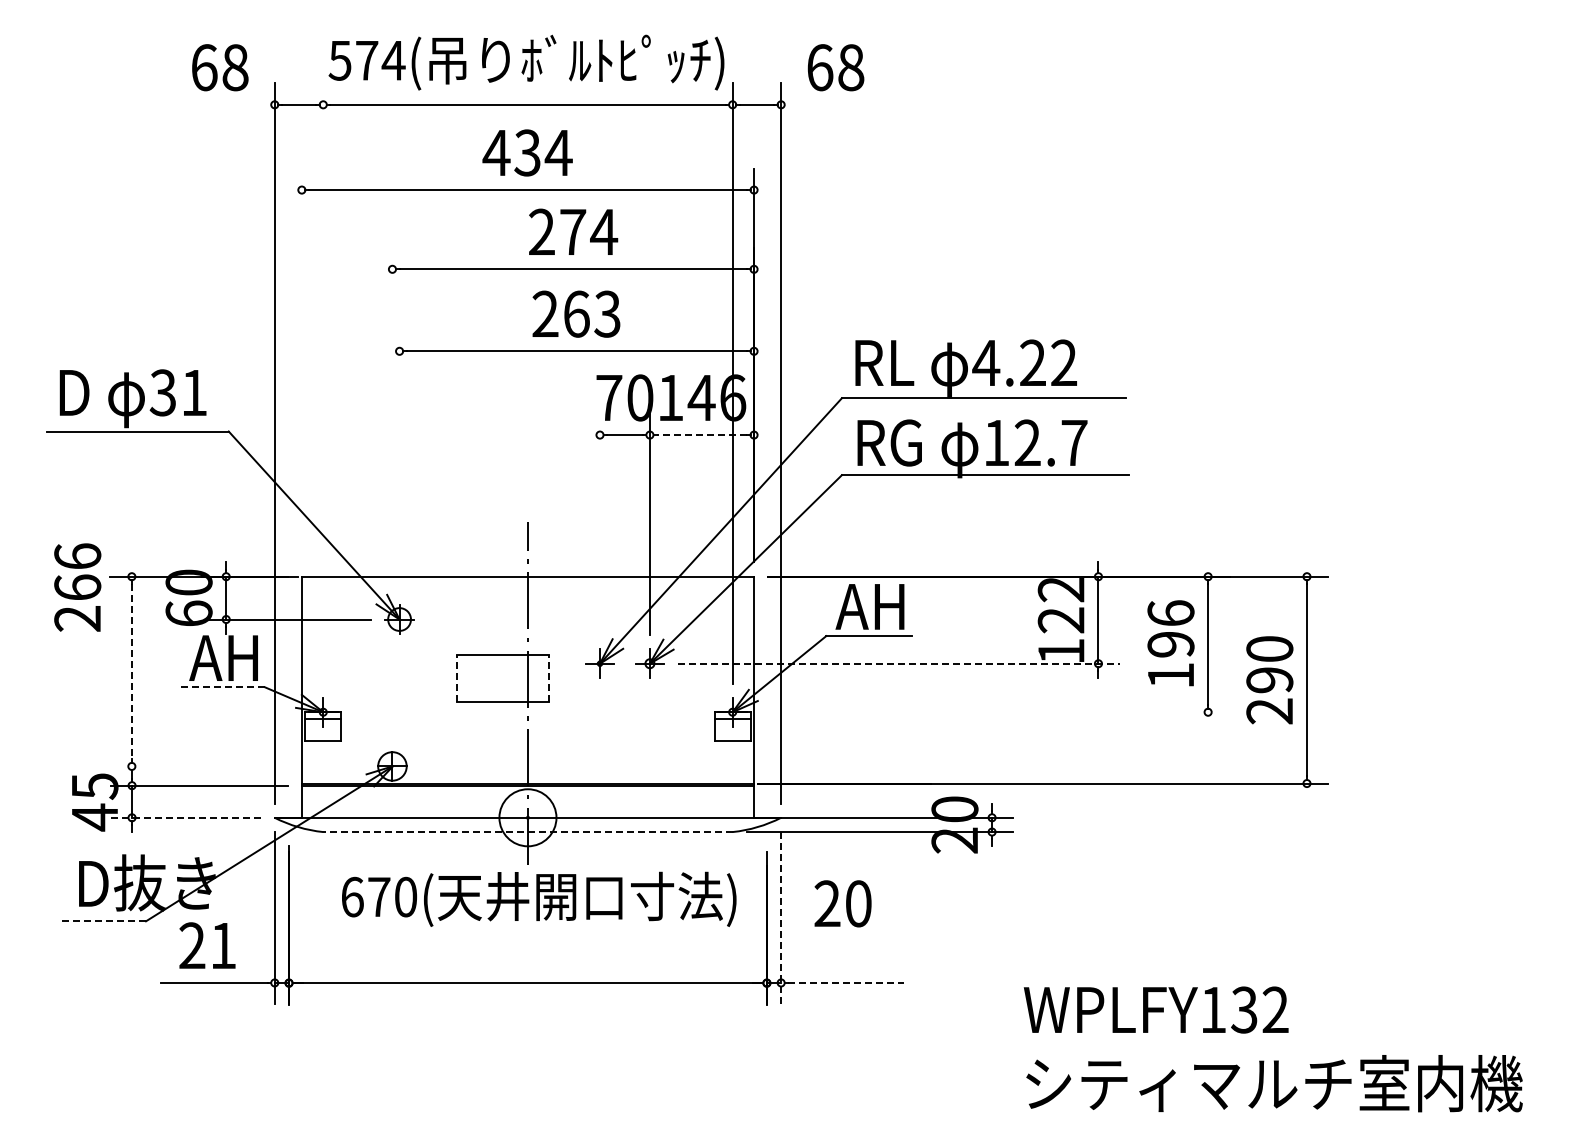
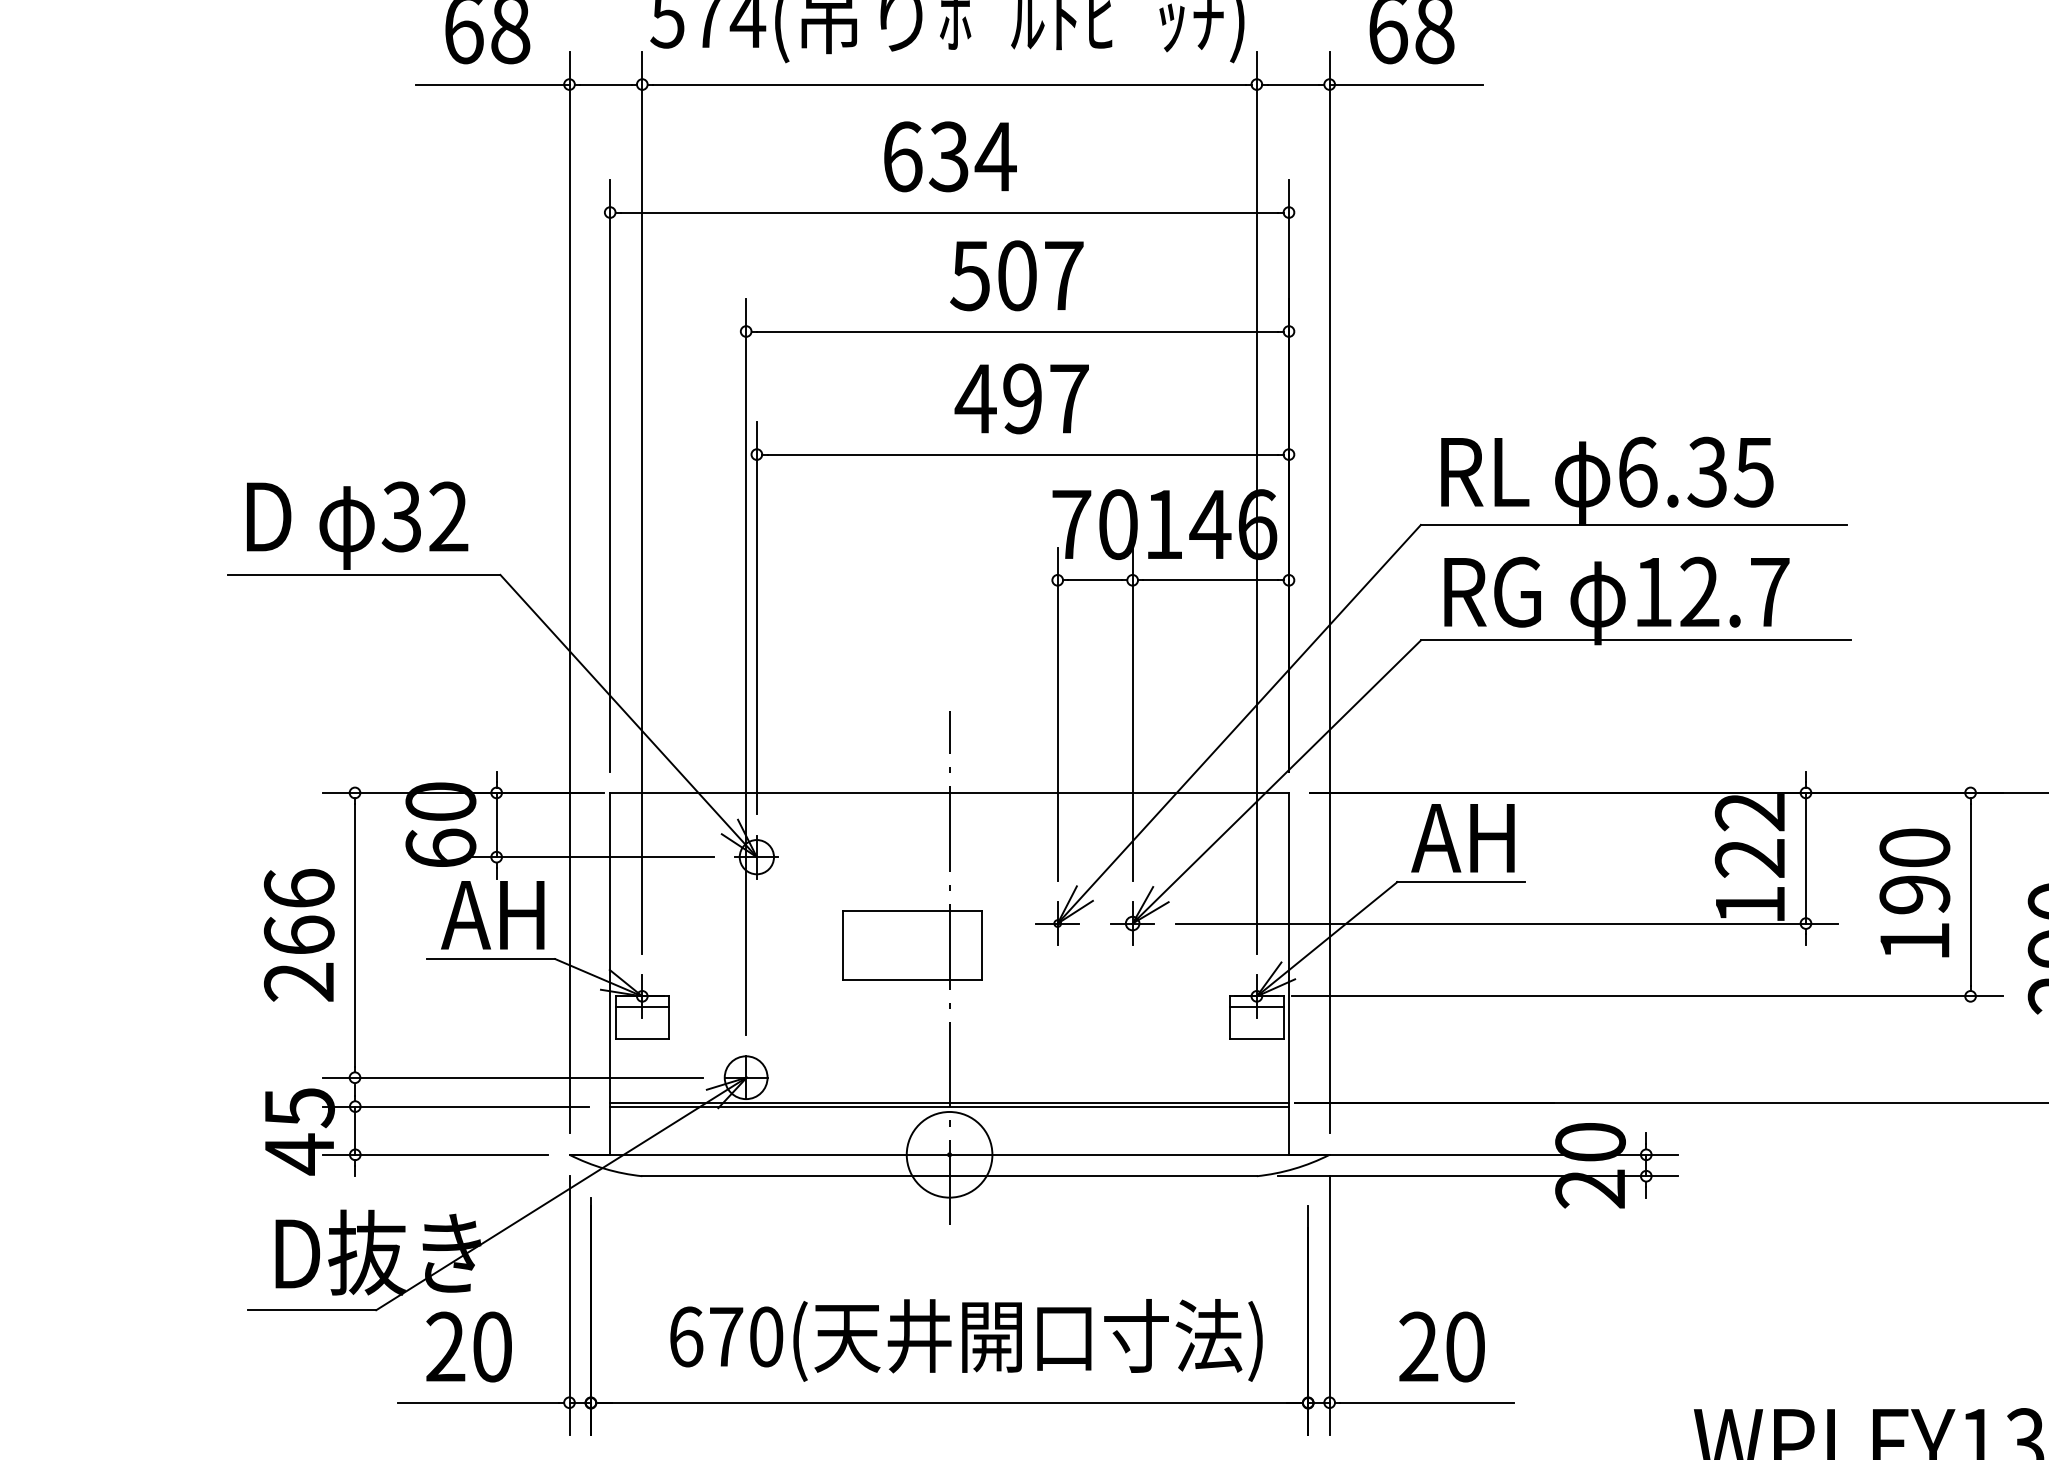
line: (223, 104) -> (492, 84), added
line: (832, 104) -> (1406, 84), added
text: (496, 152) -> (902, 156), 434 -> 634
text: (573, 231) -> (1017, 274), 274 -> 507
text: (575, 313) -> (1020, 397), 263 -> 497
text: (1024, 362) -> (1694, 471), 4.22 -> 6.35
line: (301, 365) -> (609, 475), added
line: (323, 383) -> (642, 502), added
text: (194, 392) -> (449, 516), 31 -> 32
line: (701, 435) -> (1210, 580), dashed -> solid
line: (399, 459) -> (756, 616), added
line: (392, 492) -> (746, 666), added
line: (600, 524) -> (1058, 714), added
text: (77, 587) -> (298, 935), moved
text: (1170, 613) -> (1914, 848), 196 -> 190
line: (899, 663) -> (1507, 923), dashed -> solid
line: (131, 671) -> (354, 935), dashed -> solid
line: (456, 677) -> (842, 944), dashed -> solid
line: (549, 677) -> (981, 944), dashed -> solid
line: (222, 687) -> (491, 959), dashed -> solid
line: (992, 712) -> (1646, 996), added
line: (236, 766) -> (512, 1077), added
line: (185, 817) -> (435, 1154), dashed -> solid
line: (527, 832) -> (948, 1176), dashed -> solid
text: (539, 898) -> (966, 1338), moved
text: (842, 903) -> (1441, 1346), moved
line: (781, 918) -> (1330, 1305), dashed -> solid
line: (103, 921) -> (312, 1310), dashed -> solid
text: (223, 945) -> (492, 1346), 21 -> 20
line: (846, 982) -> (1427, 1402), dashed -> solid

